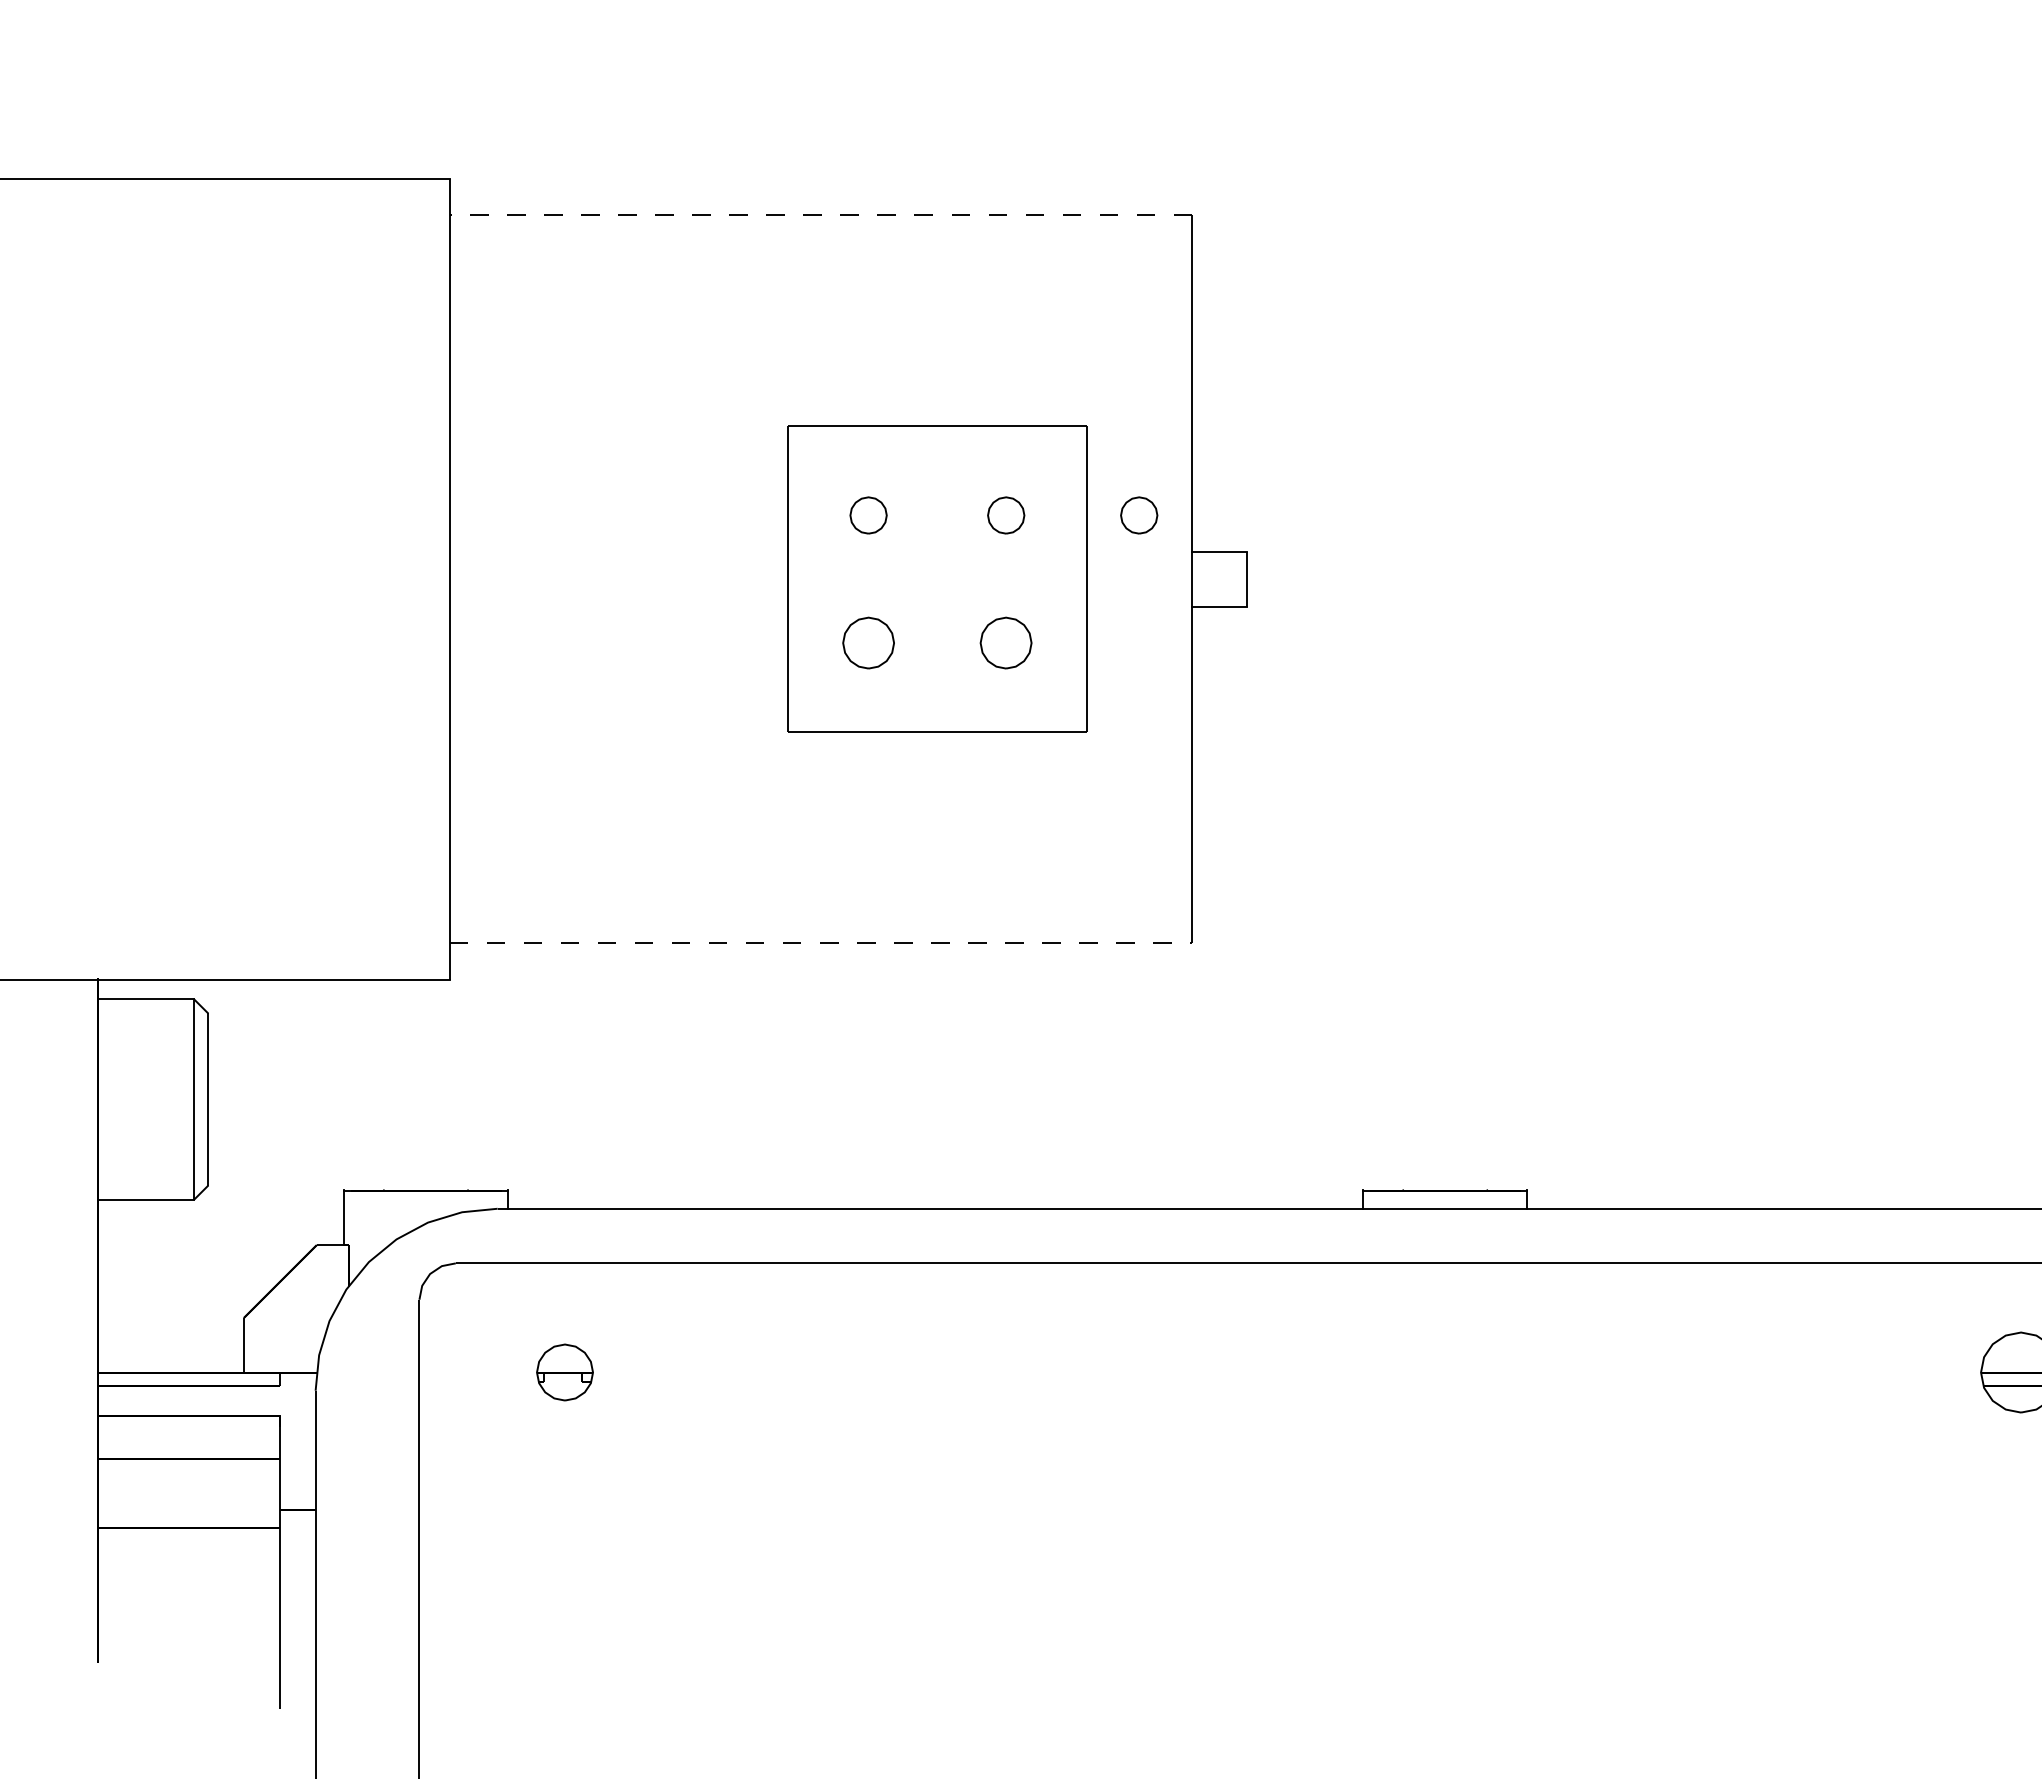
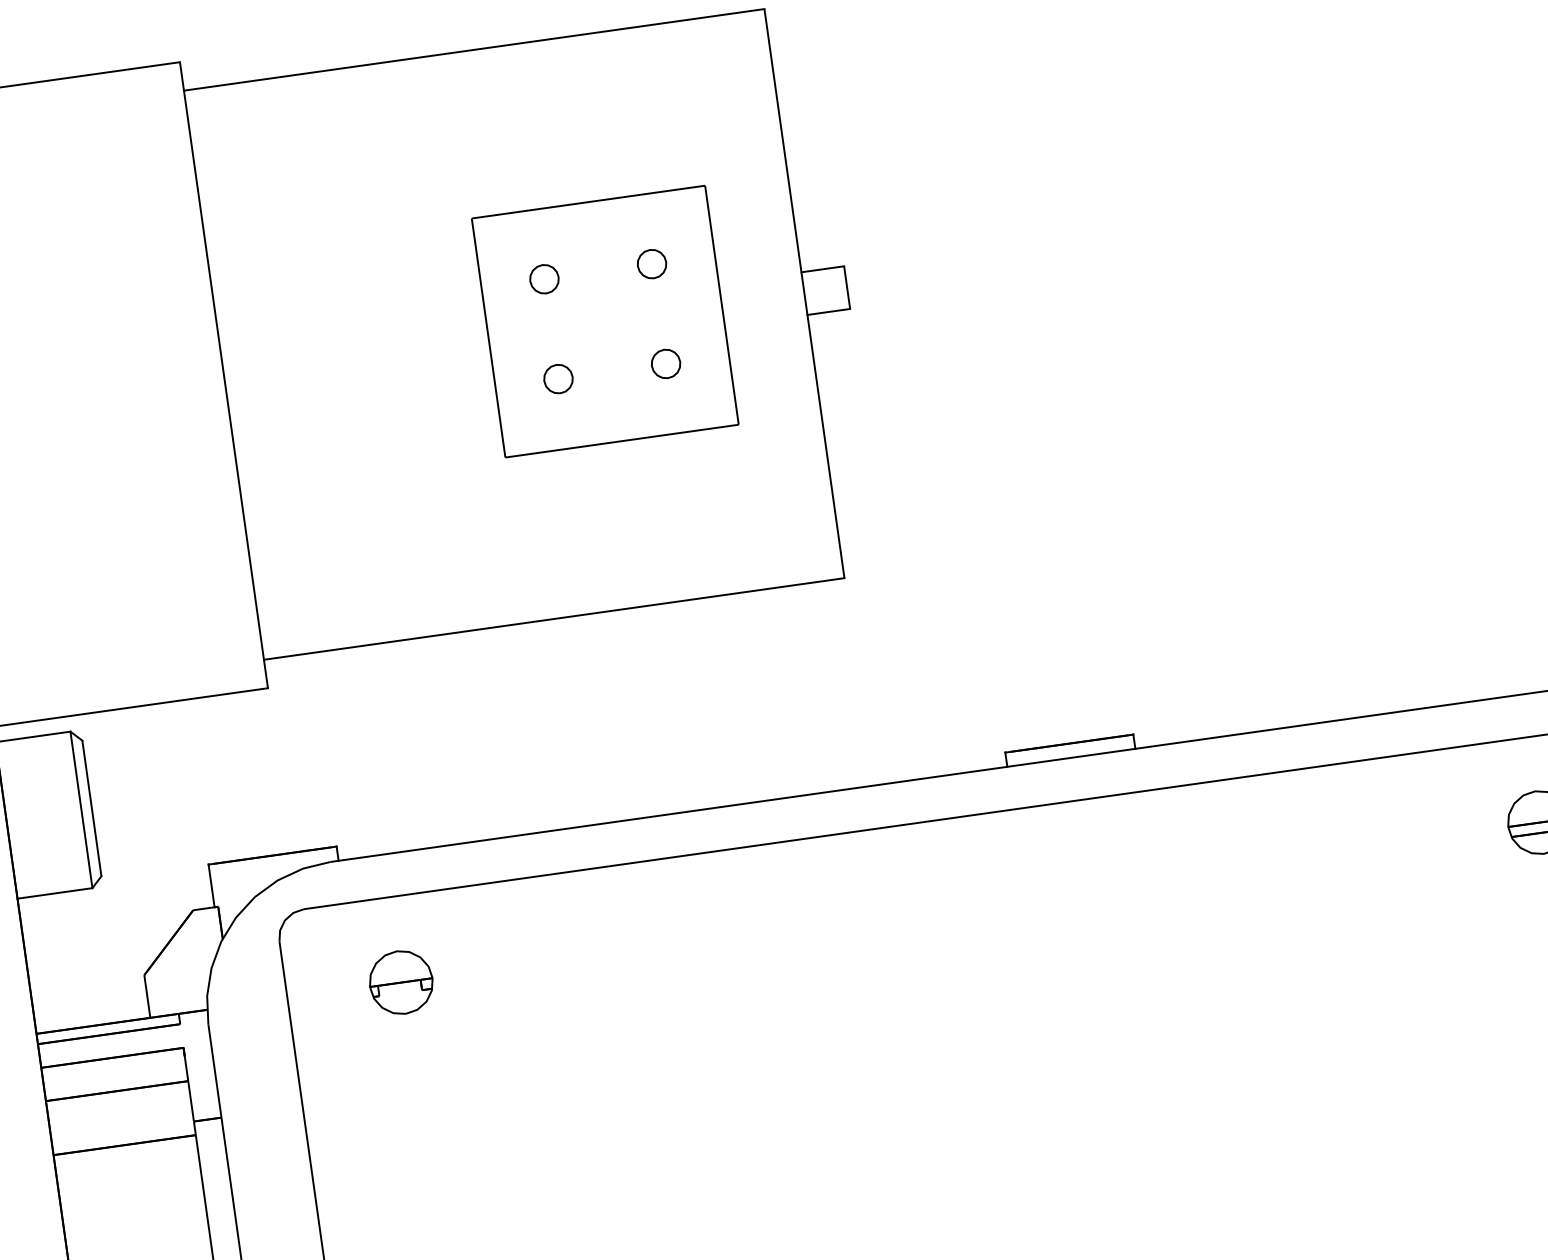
line: (820, 215) -> (473, 50), dashed -> solid
part: (1139, 515) -> (756, 249), removed
part: (868, 643) -> (558, 379), size x0.71
part: (1006, 643) -> (666, 364), size x0.71
line: (821, 943) -> (554, 619), dashed -> solid
part: (564, 1372) -> (400, 982), size x1.43

